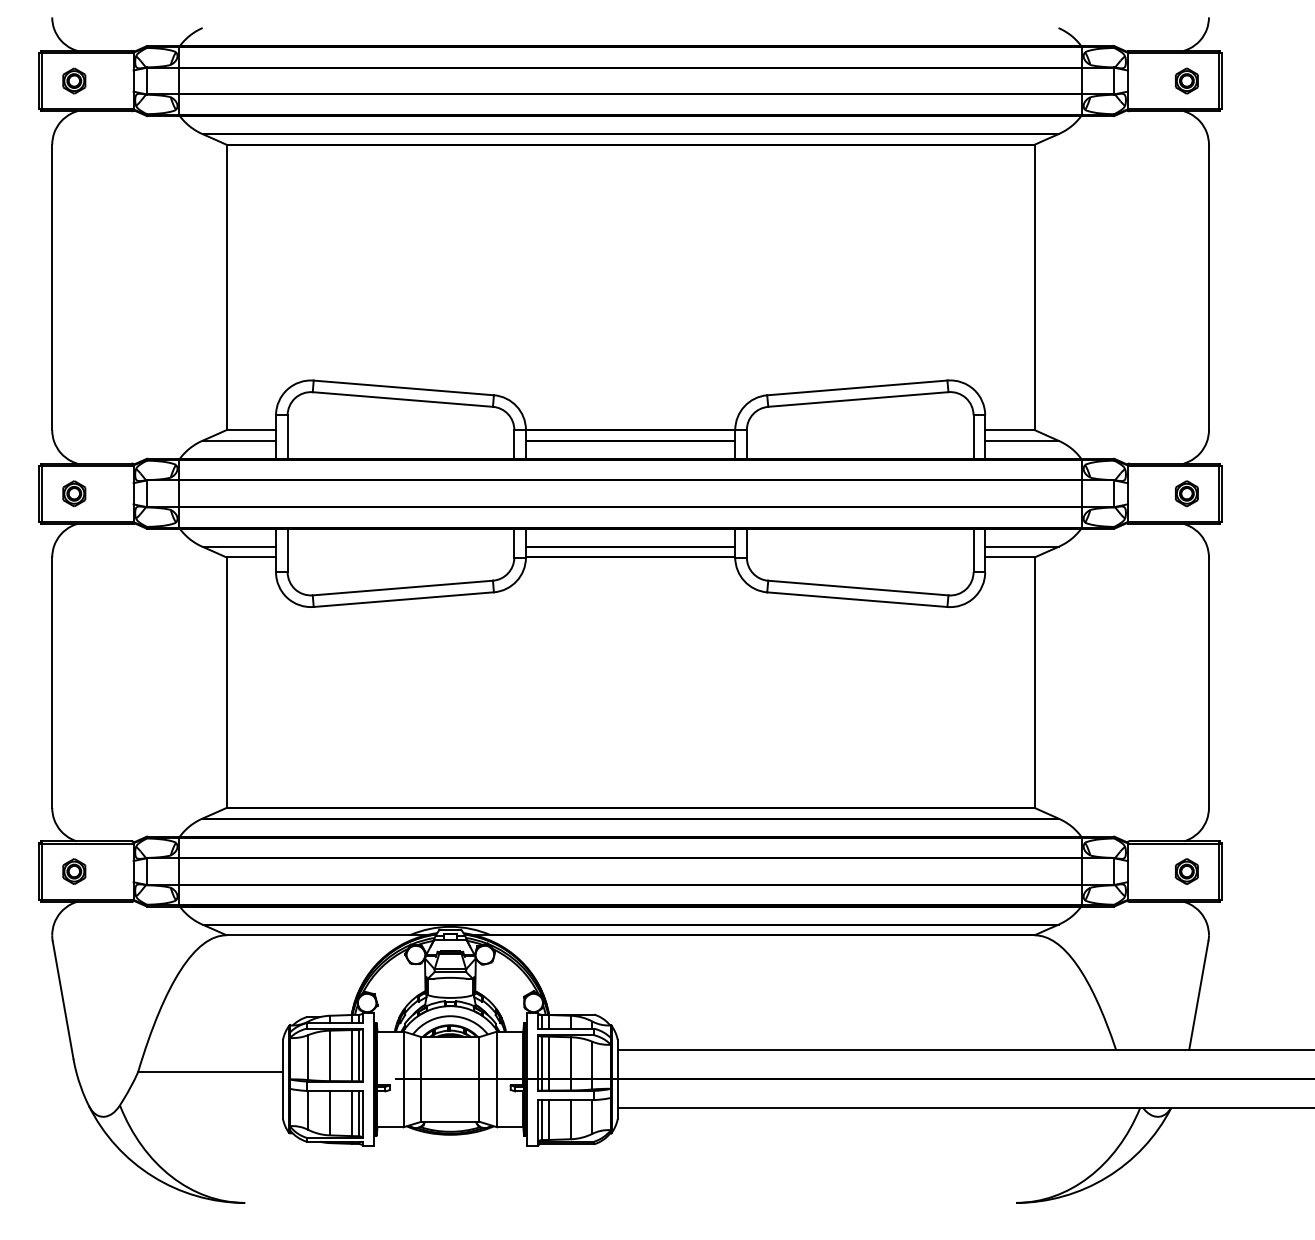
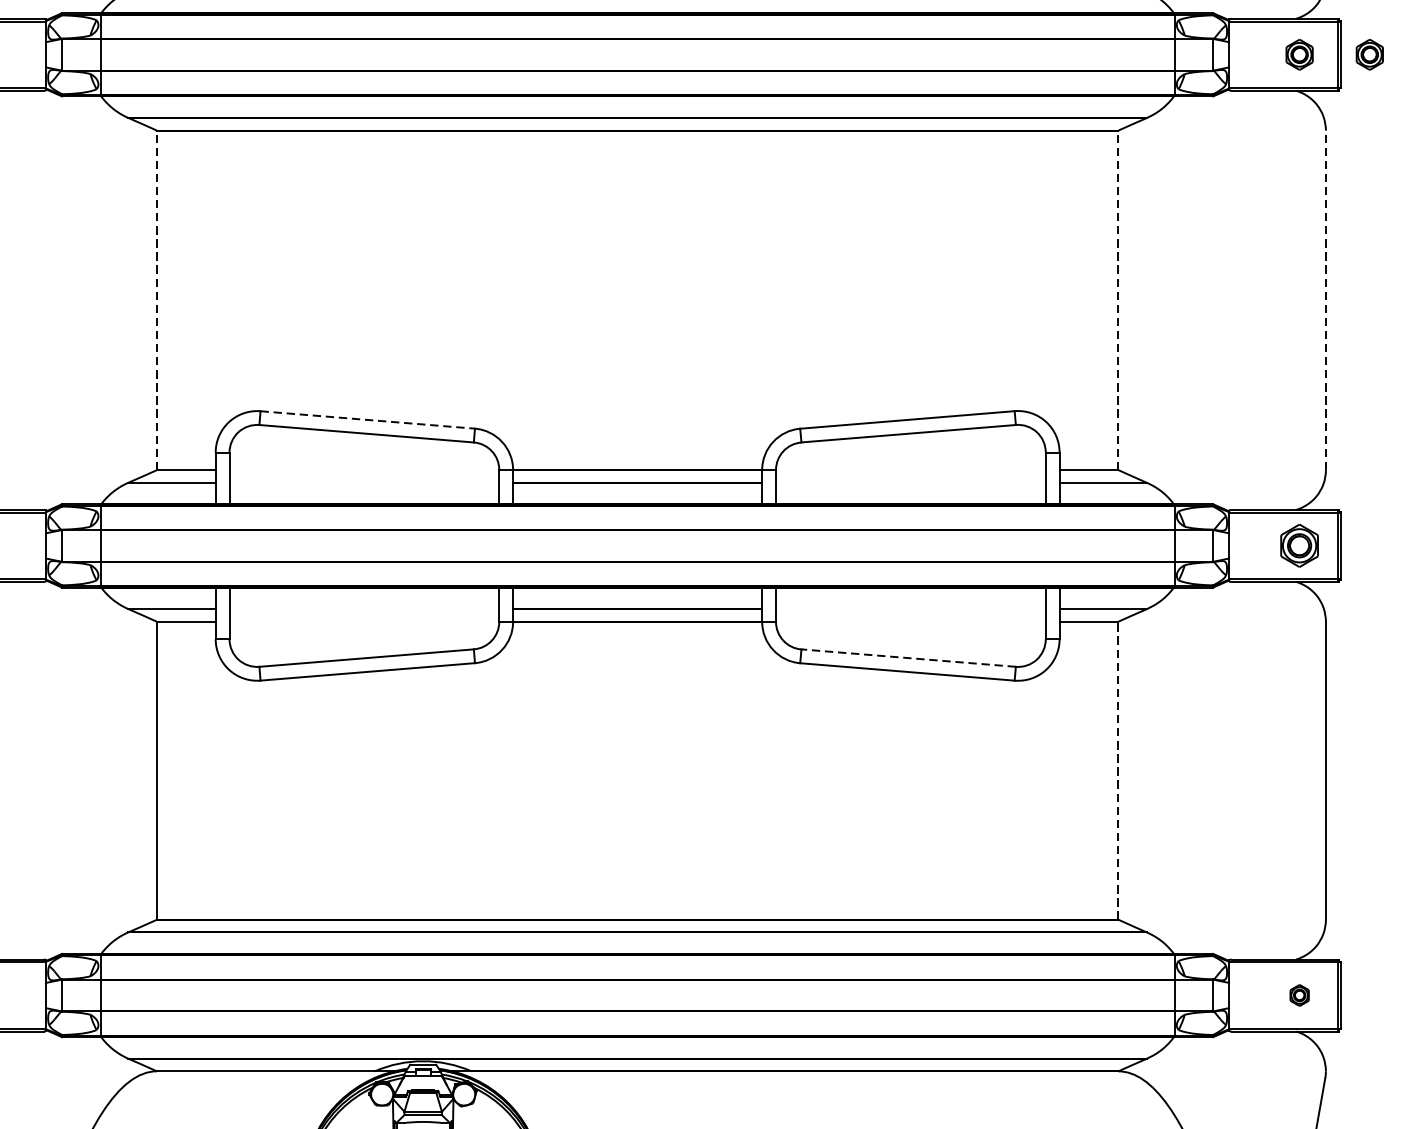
part: (1245, 80) -> (1369, 54), added
line: (226, 287) -> (156, 300), solid -> dashed
line: (1034, 287) -> (1118, 300), solid -> dashed
line: (1208, 287) -> (1325, 300), solid -> dashed
line: (404, 387) -> (368, 419), solid -> dashed
part: (1186, 493) -> (1299, 545), size x1.4
line: (857, 588) -> (907, 658), solid -> dashed
line: (1034, 682) -> (1118, 770), solid -> dashed
part: (1186, 871) -> (1299, 995), size x0.7

